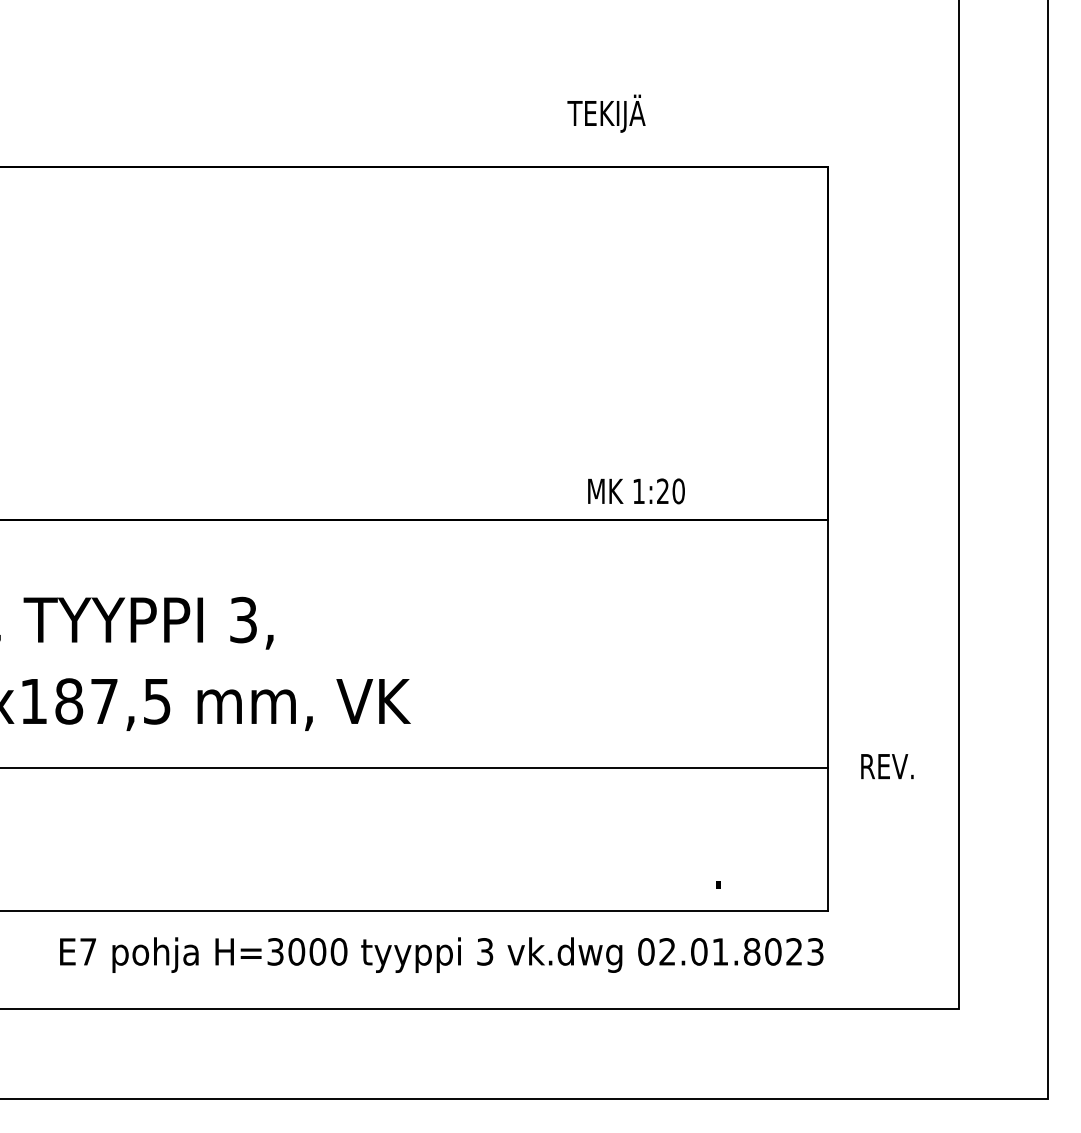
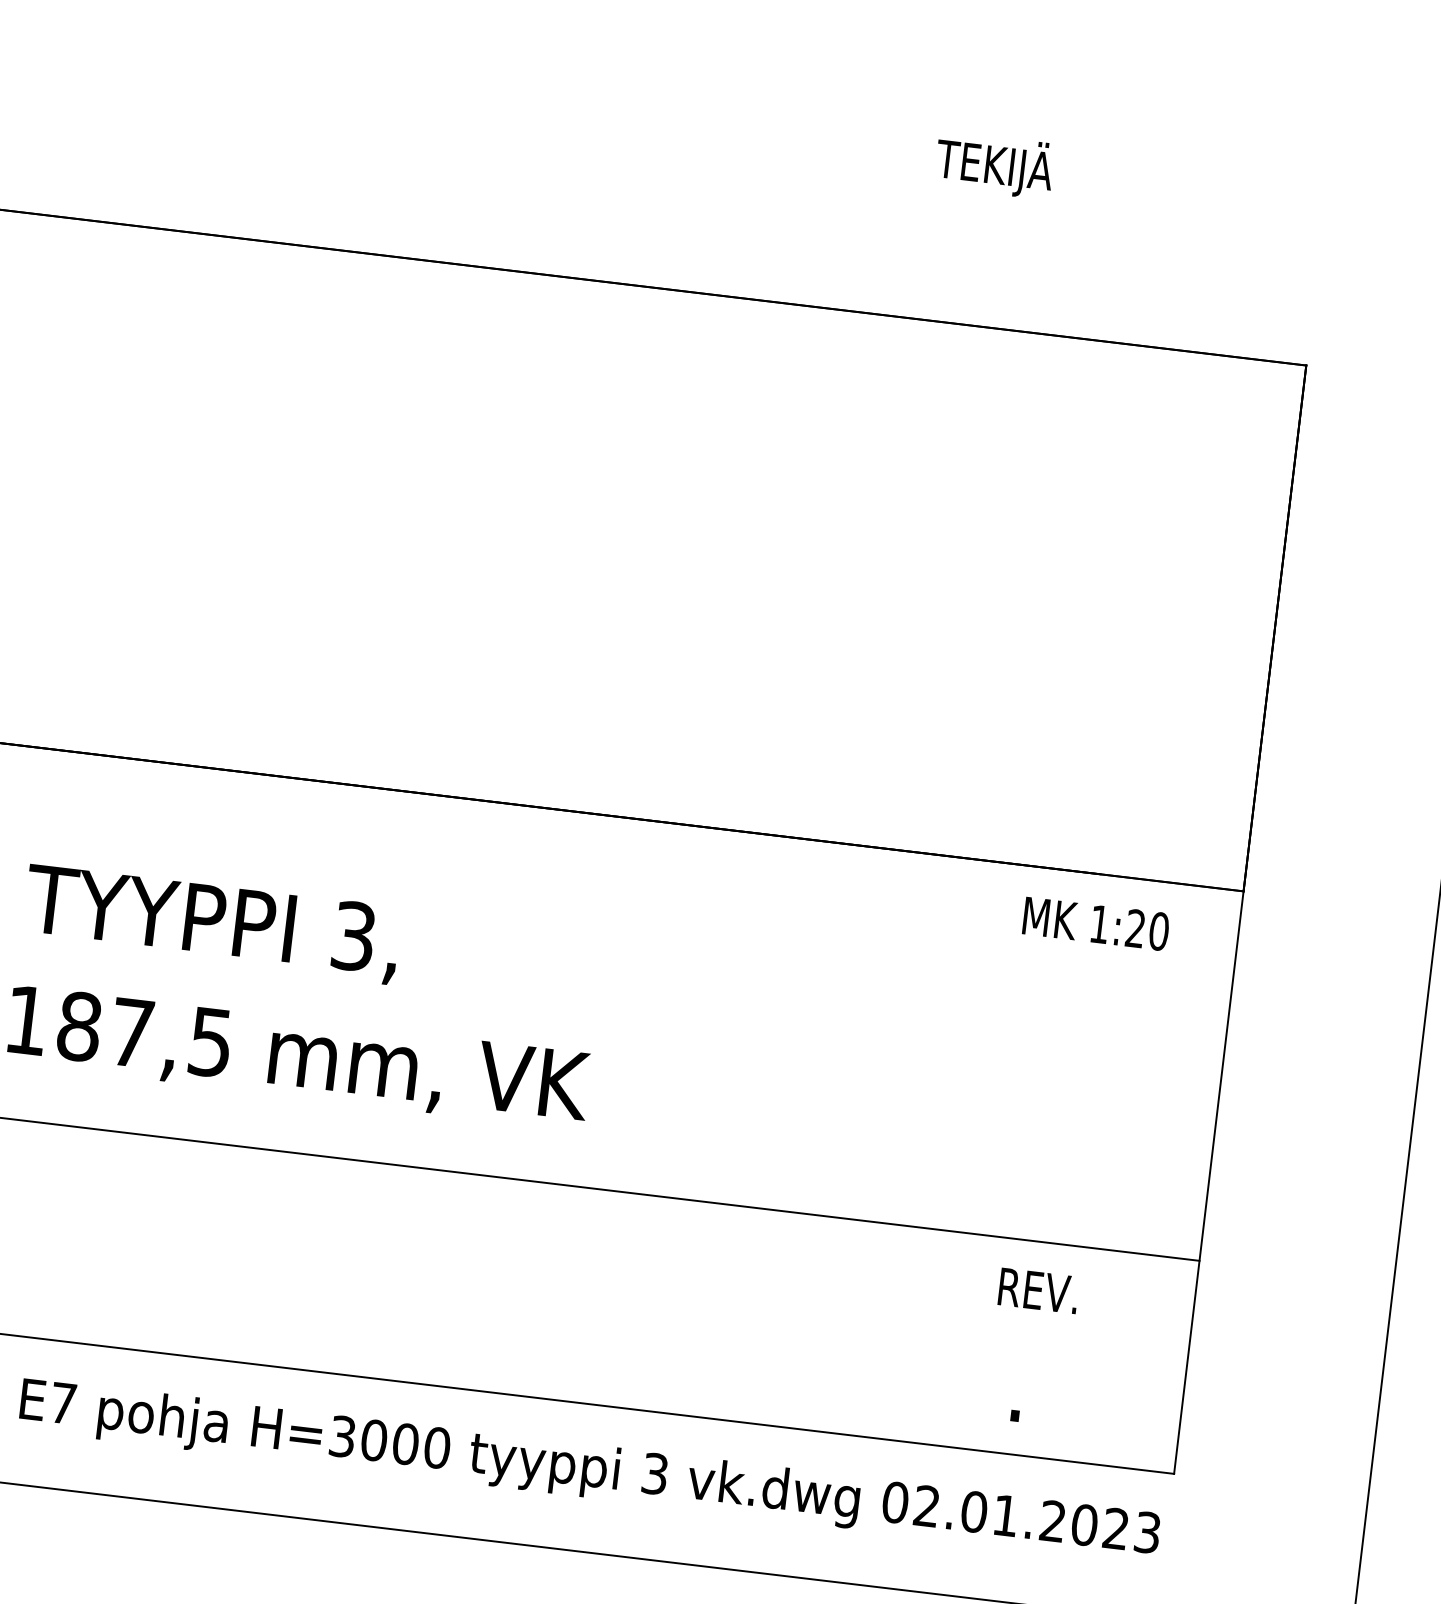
text: (606, 113) -> (994, 165), moved
text: (636, 491) -> (1096, 924), moved
text: (887, 766) -> (1038, 1290), moved
text: (751, 951) -> (1052, 1520), 02.01.8023 -> 02.01.2023

